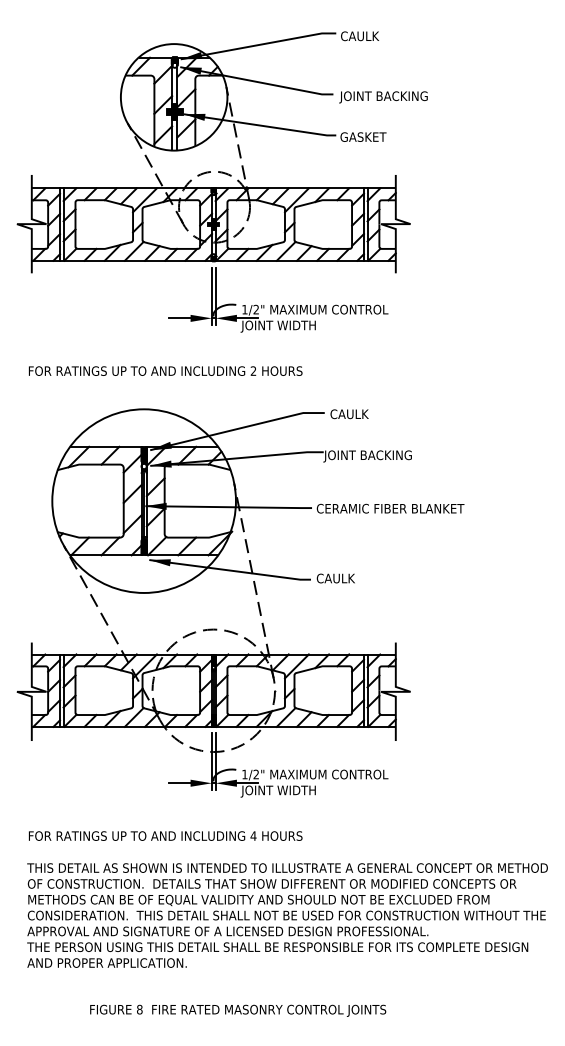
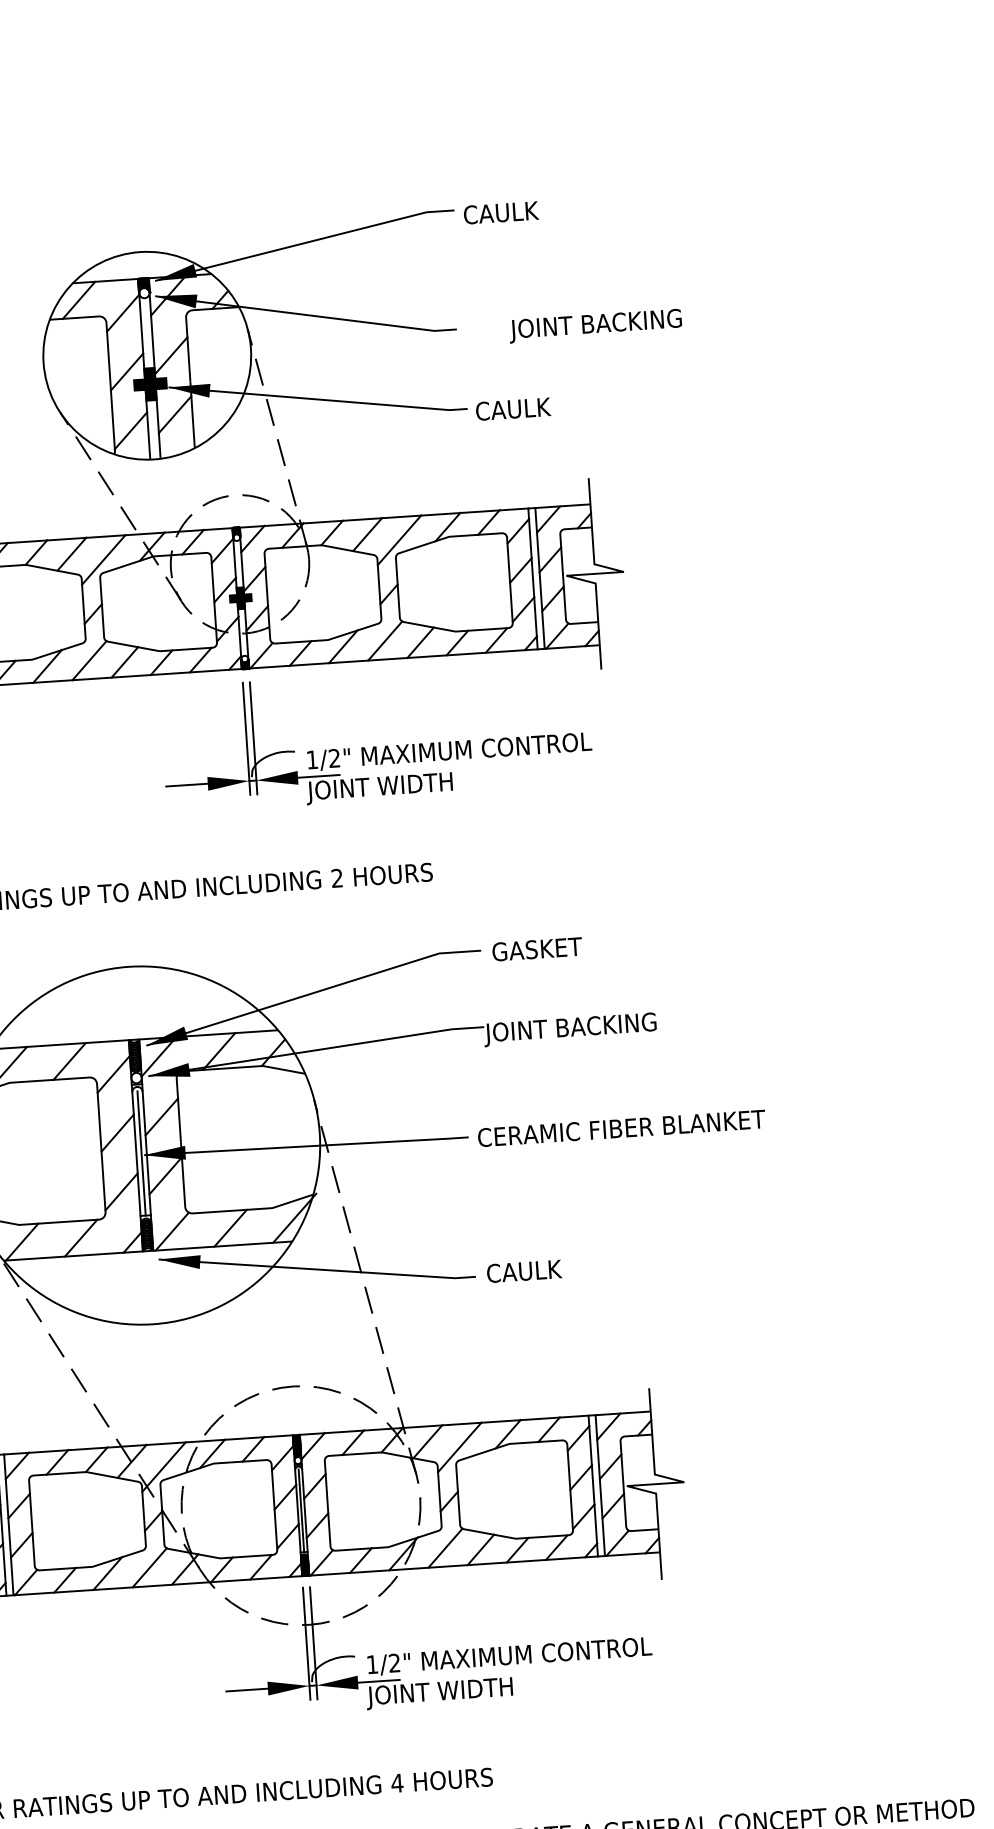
text: (383, 97) -> (595, 326), moved
text: (365, 136) -> (524, 407), GASKET -> CAULK
text: (355, 413) -> (541, 947), CAULK -> GASKET

